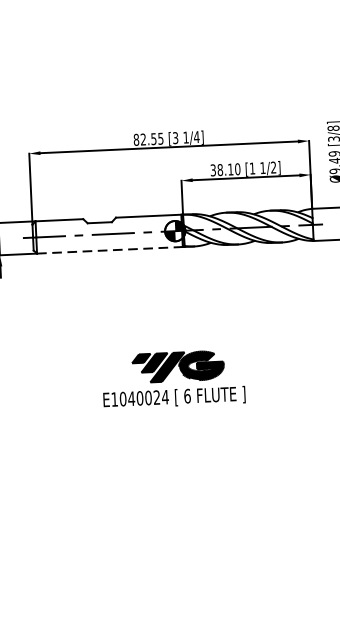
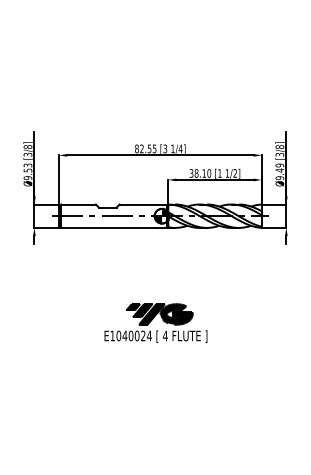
line: (110, 249) -> (114, 227), dashed -> solid
text: (186, 395) -> (164, 335), 6 -> 4

